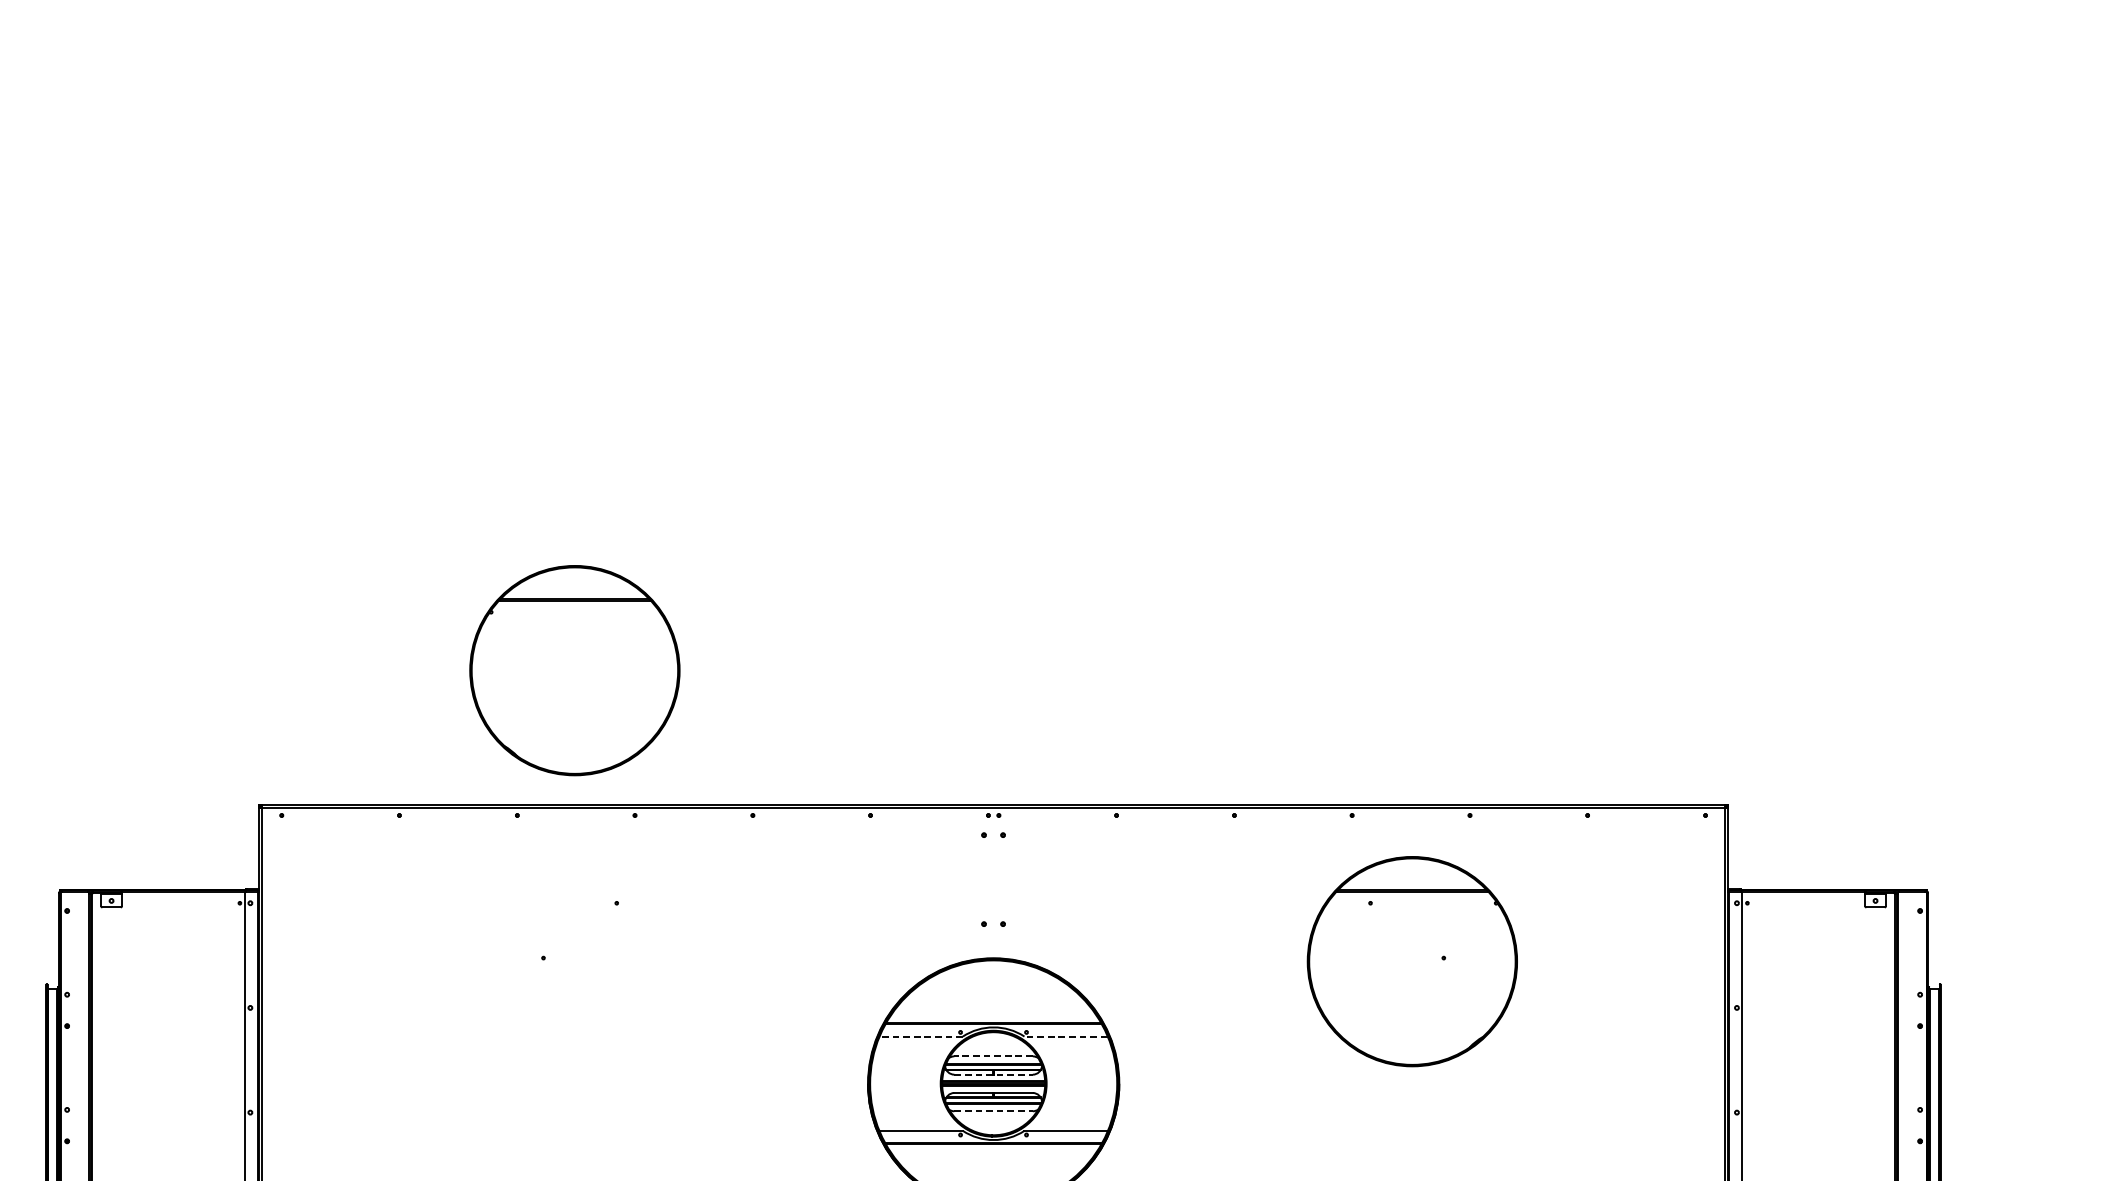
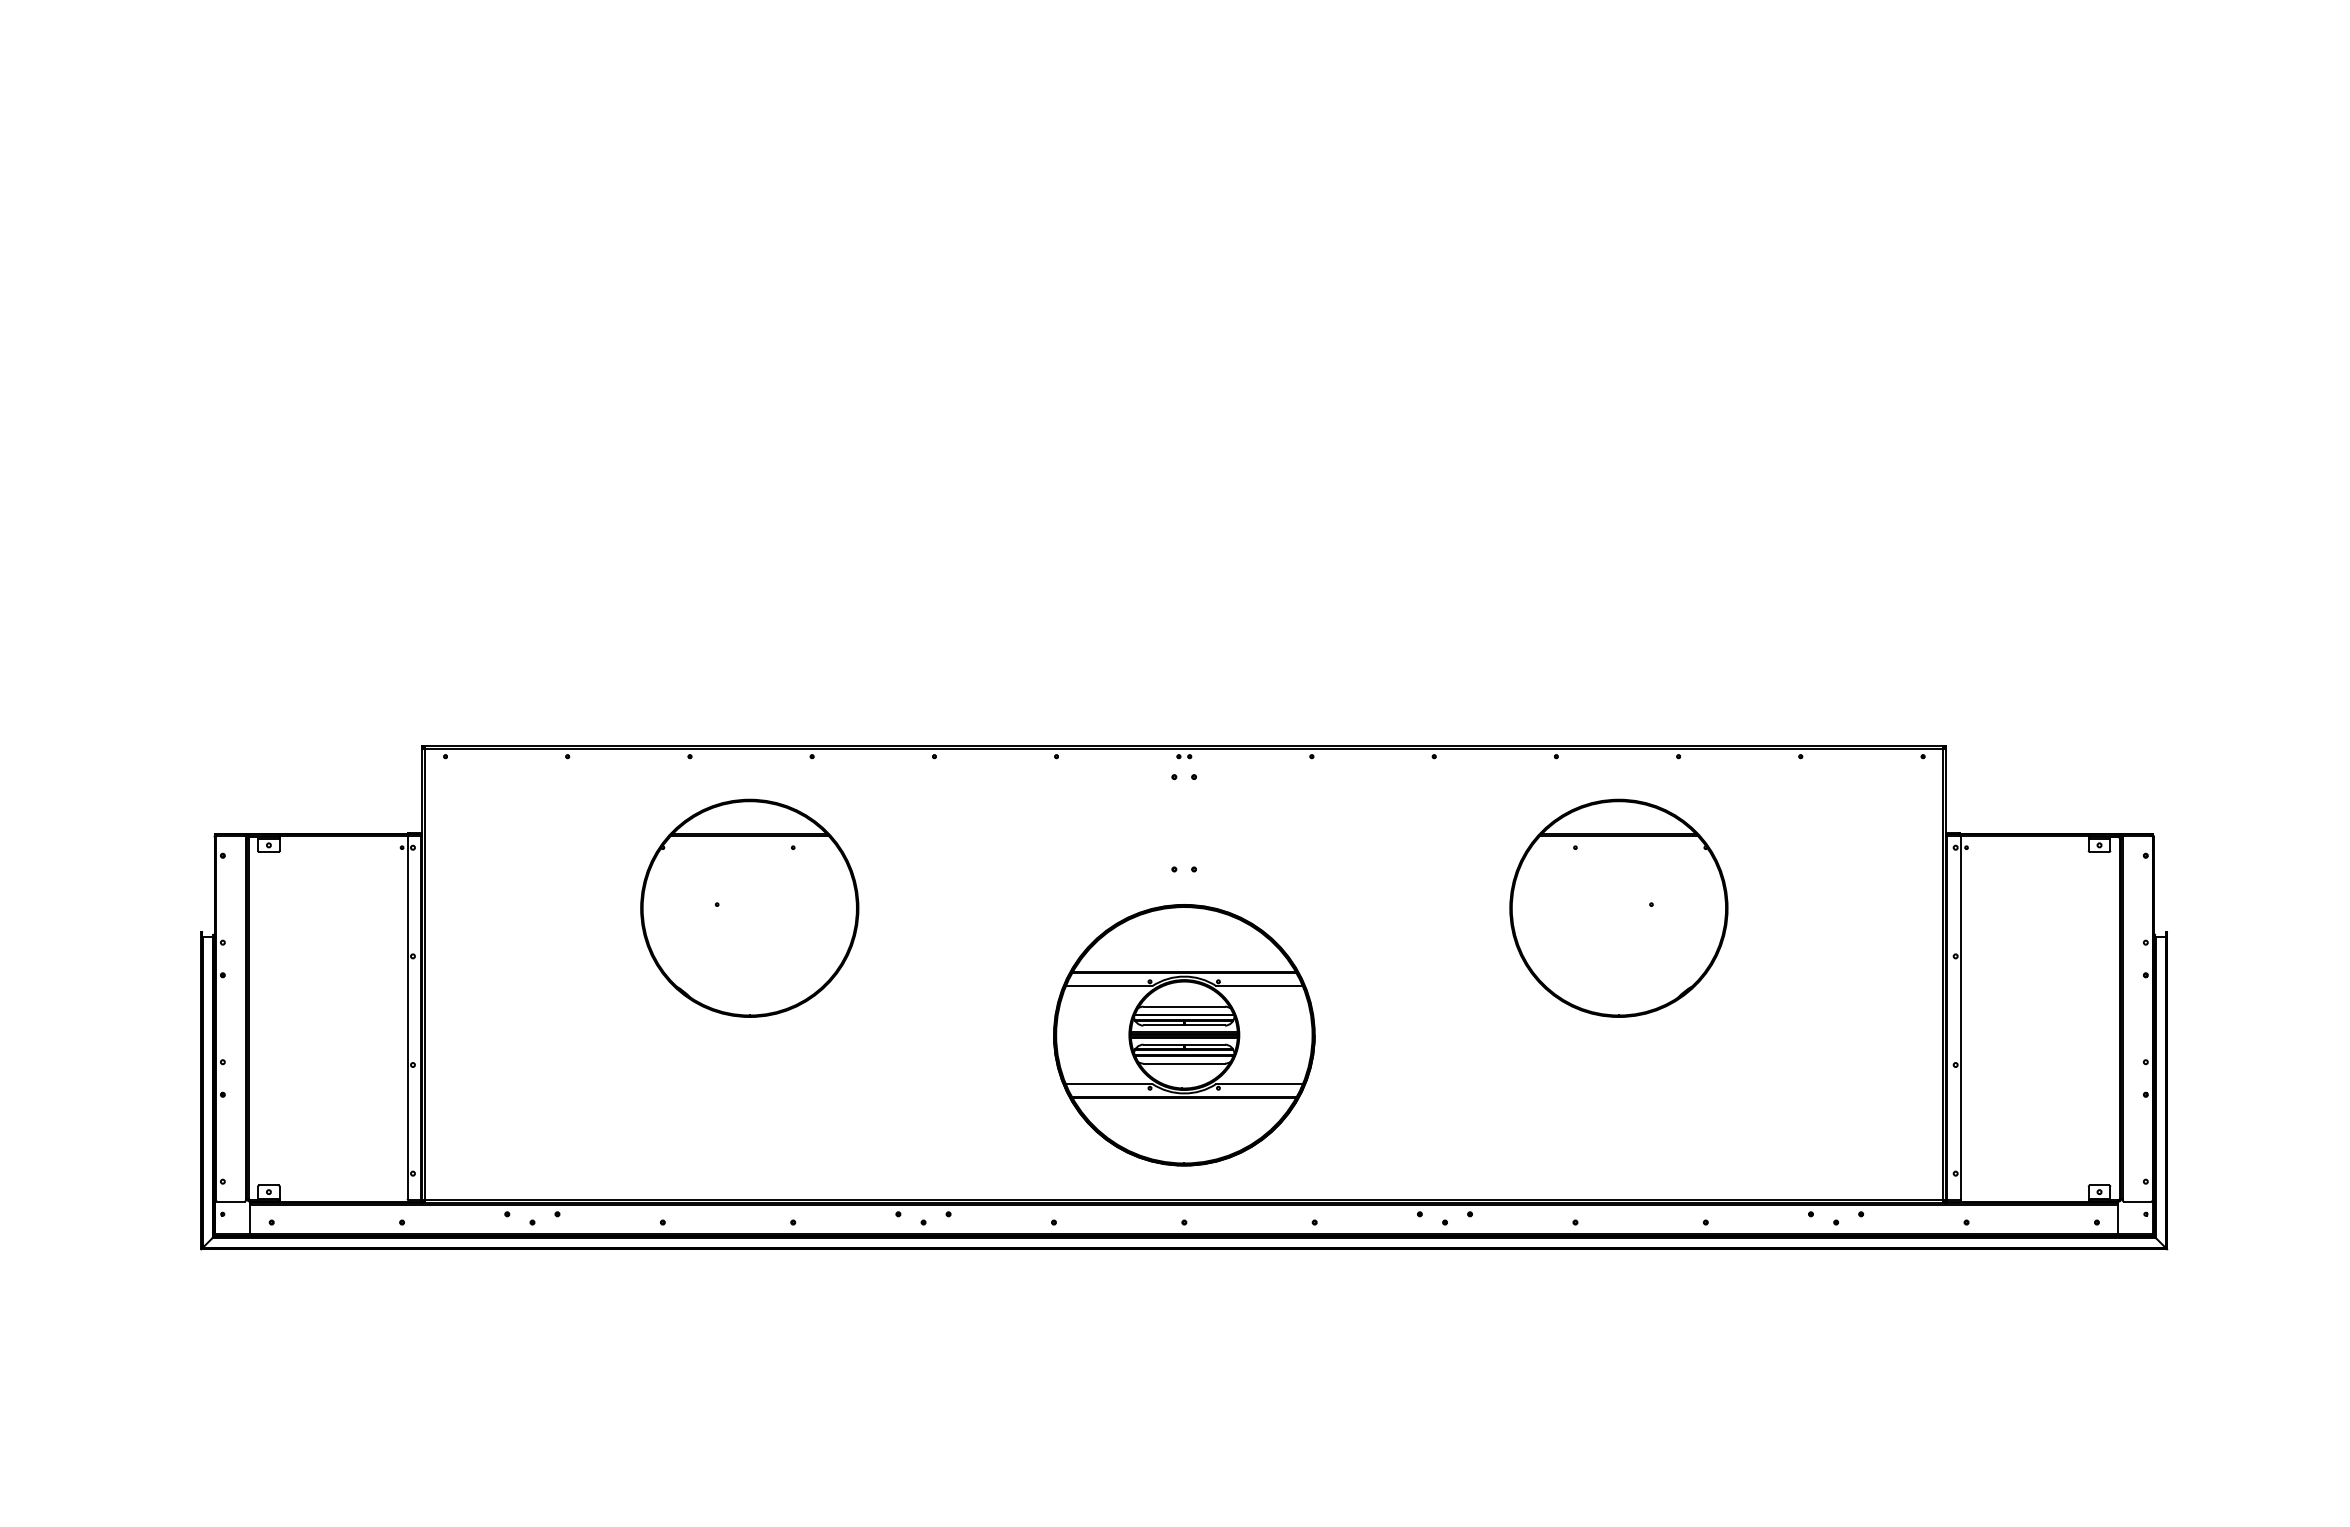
part: (574, 669) -> (749, 907), moved
line: (920, 1036) -> (1108, 986), dashed -> solid
line: (1065, 1036) -> (1258, 986), dashed -> solid
line: (993, 1056) -> (1184, 1006), dashed -> solid
line: (993, 1074) -> (1184, 1025), dashed -> solid
line: (993, 1111) -> (1184, 1063), dashed -> solid

